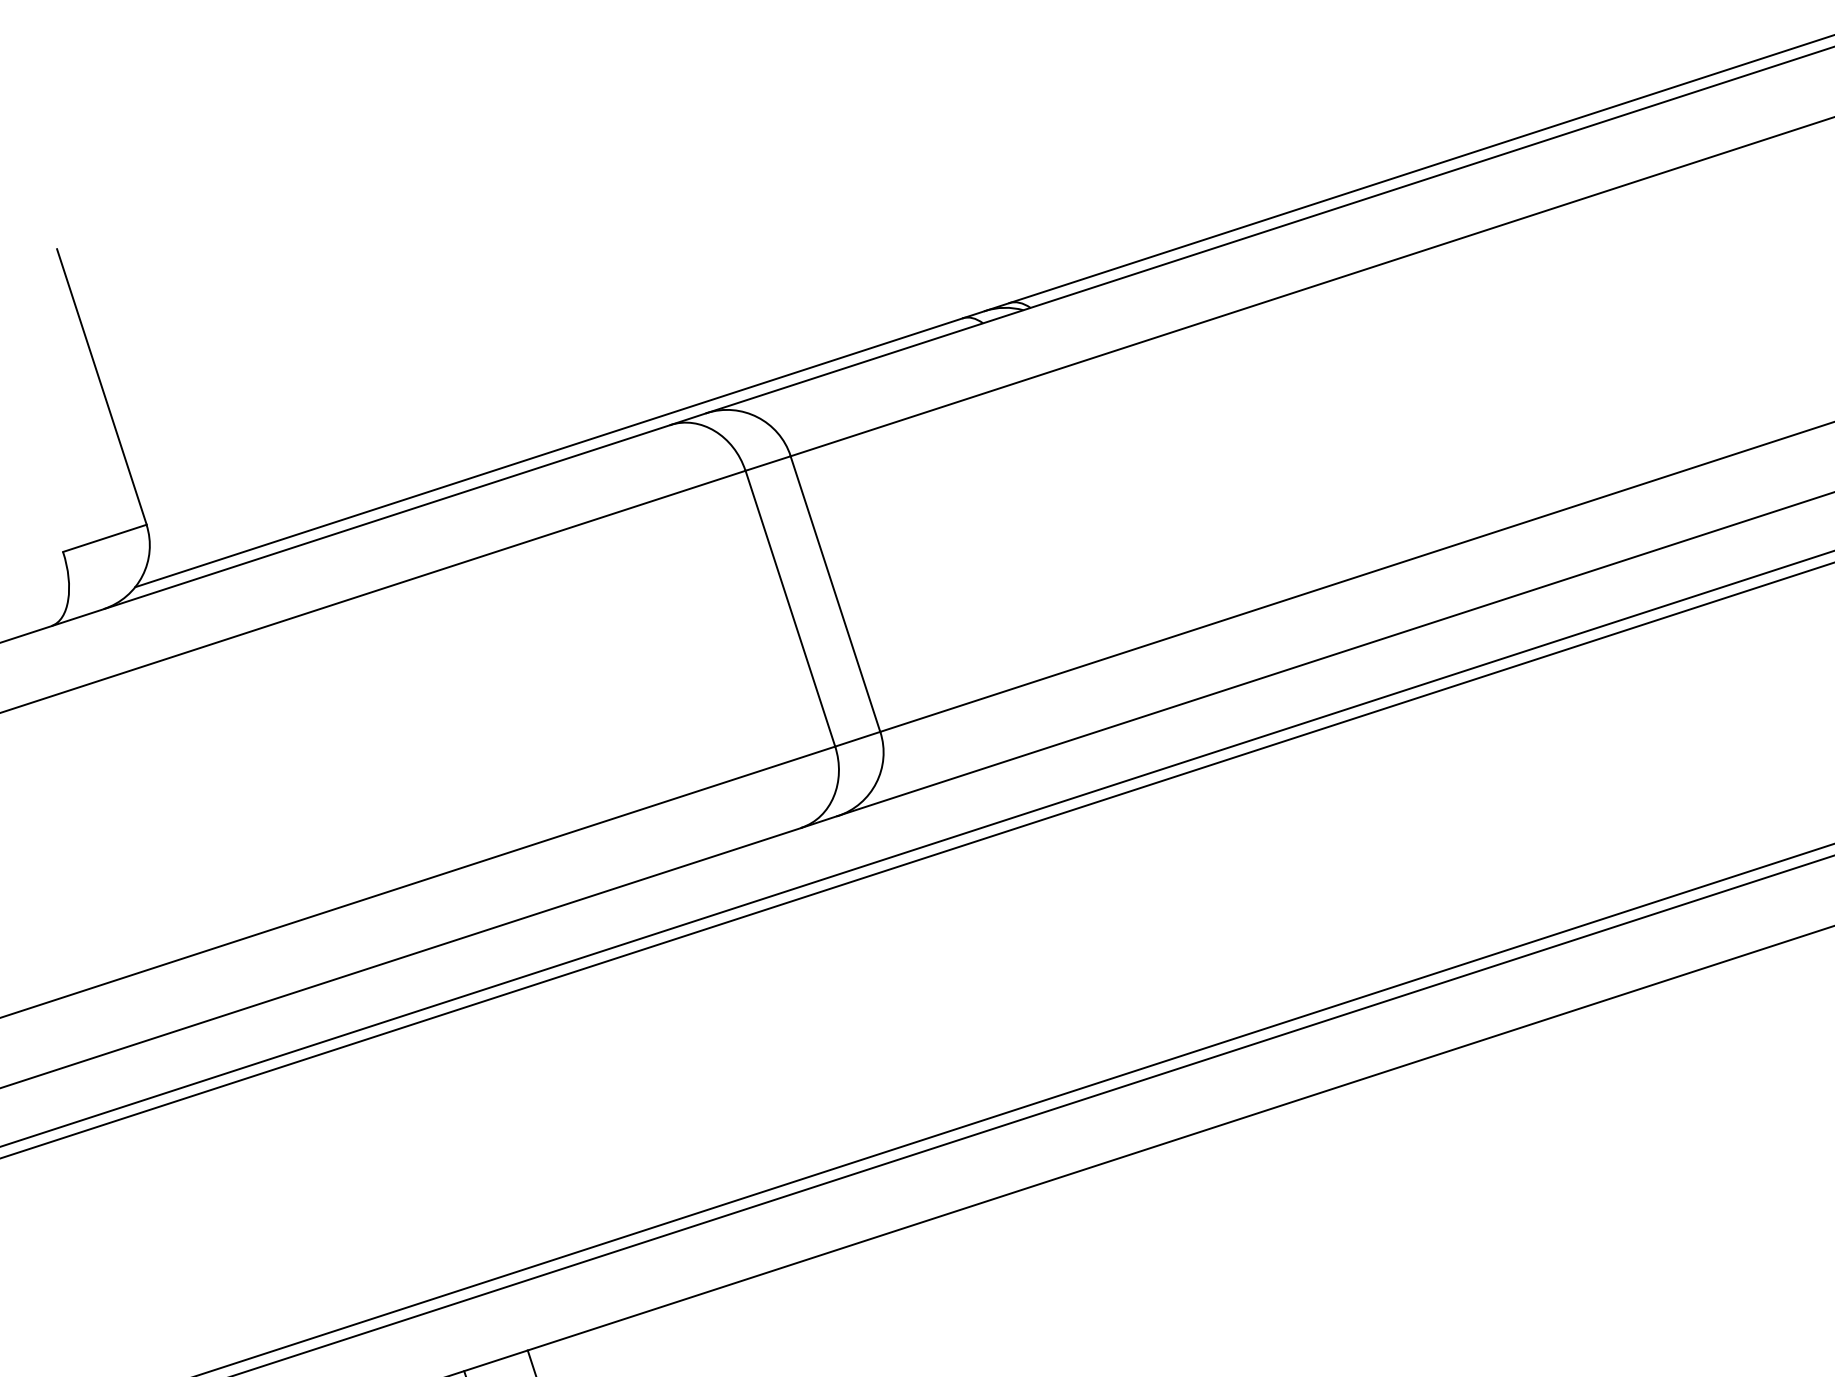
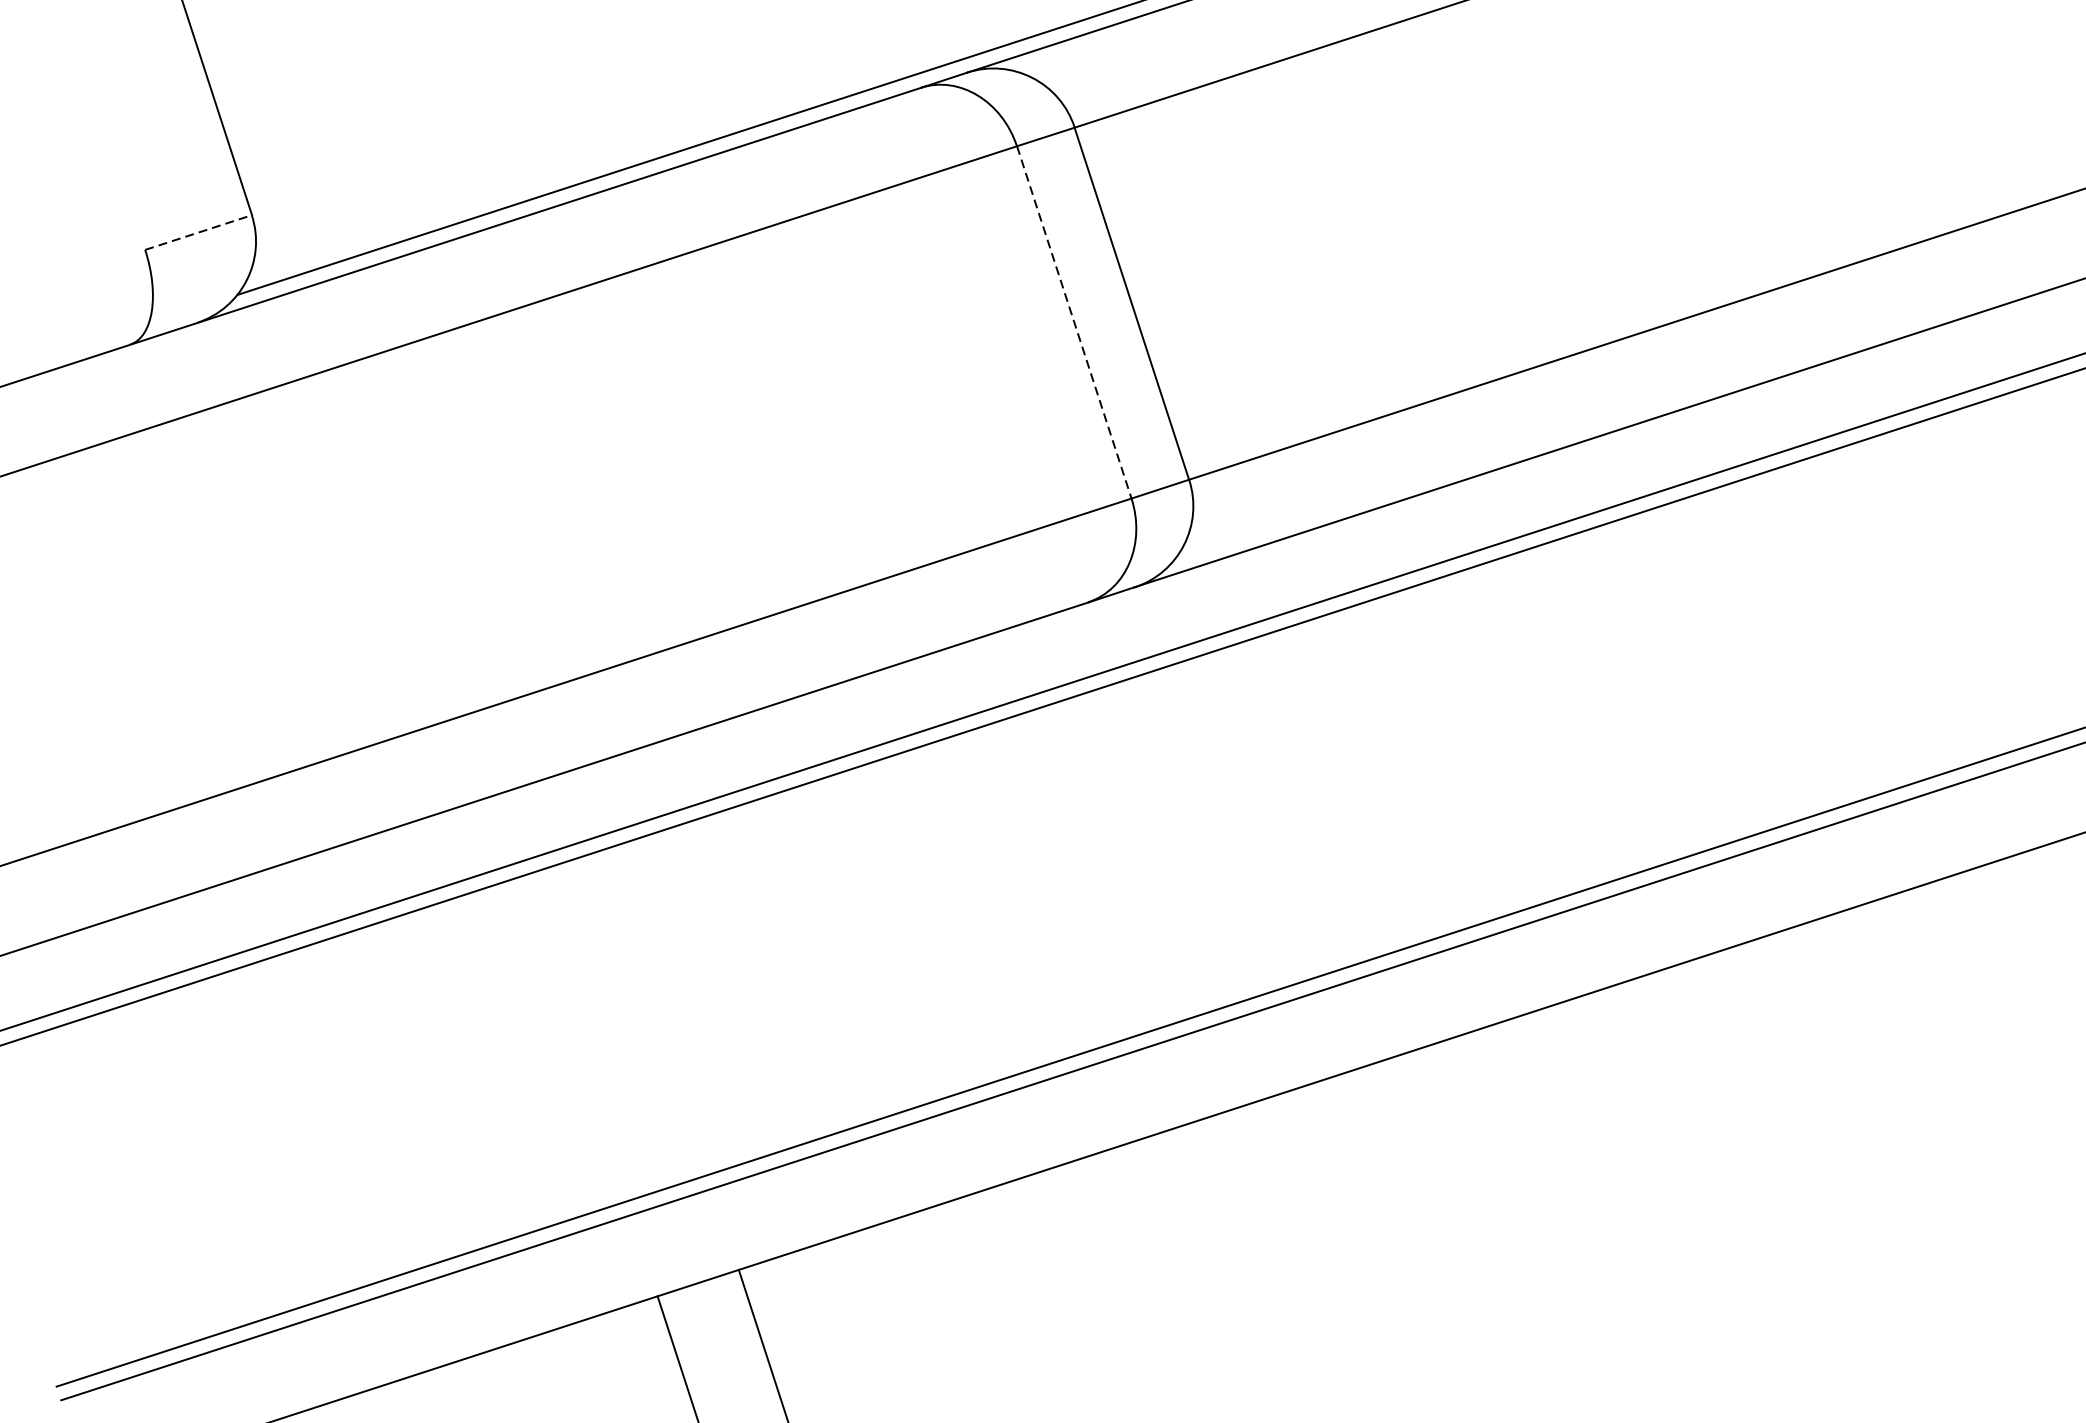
line: (104, 538) -> (198, 232), solid -> dashed
line: (790, 609) -> (1074, 323), solid -> dashed

